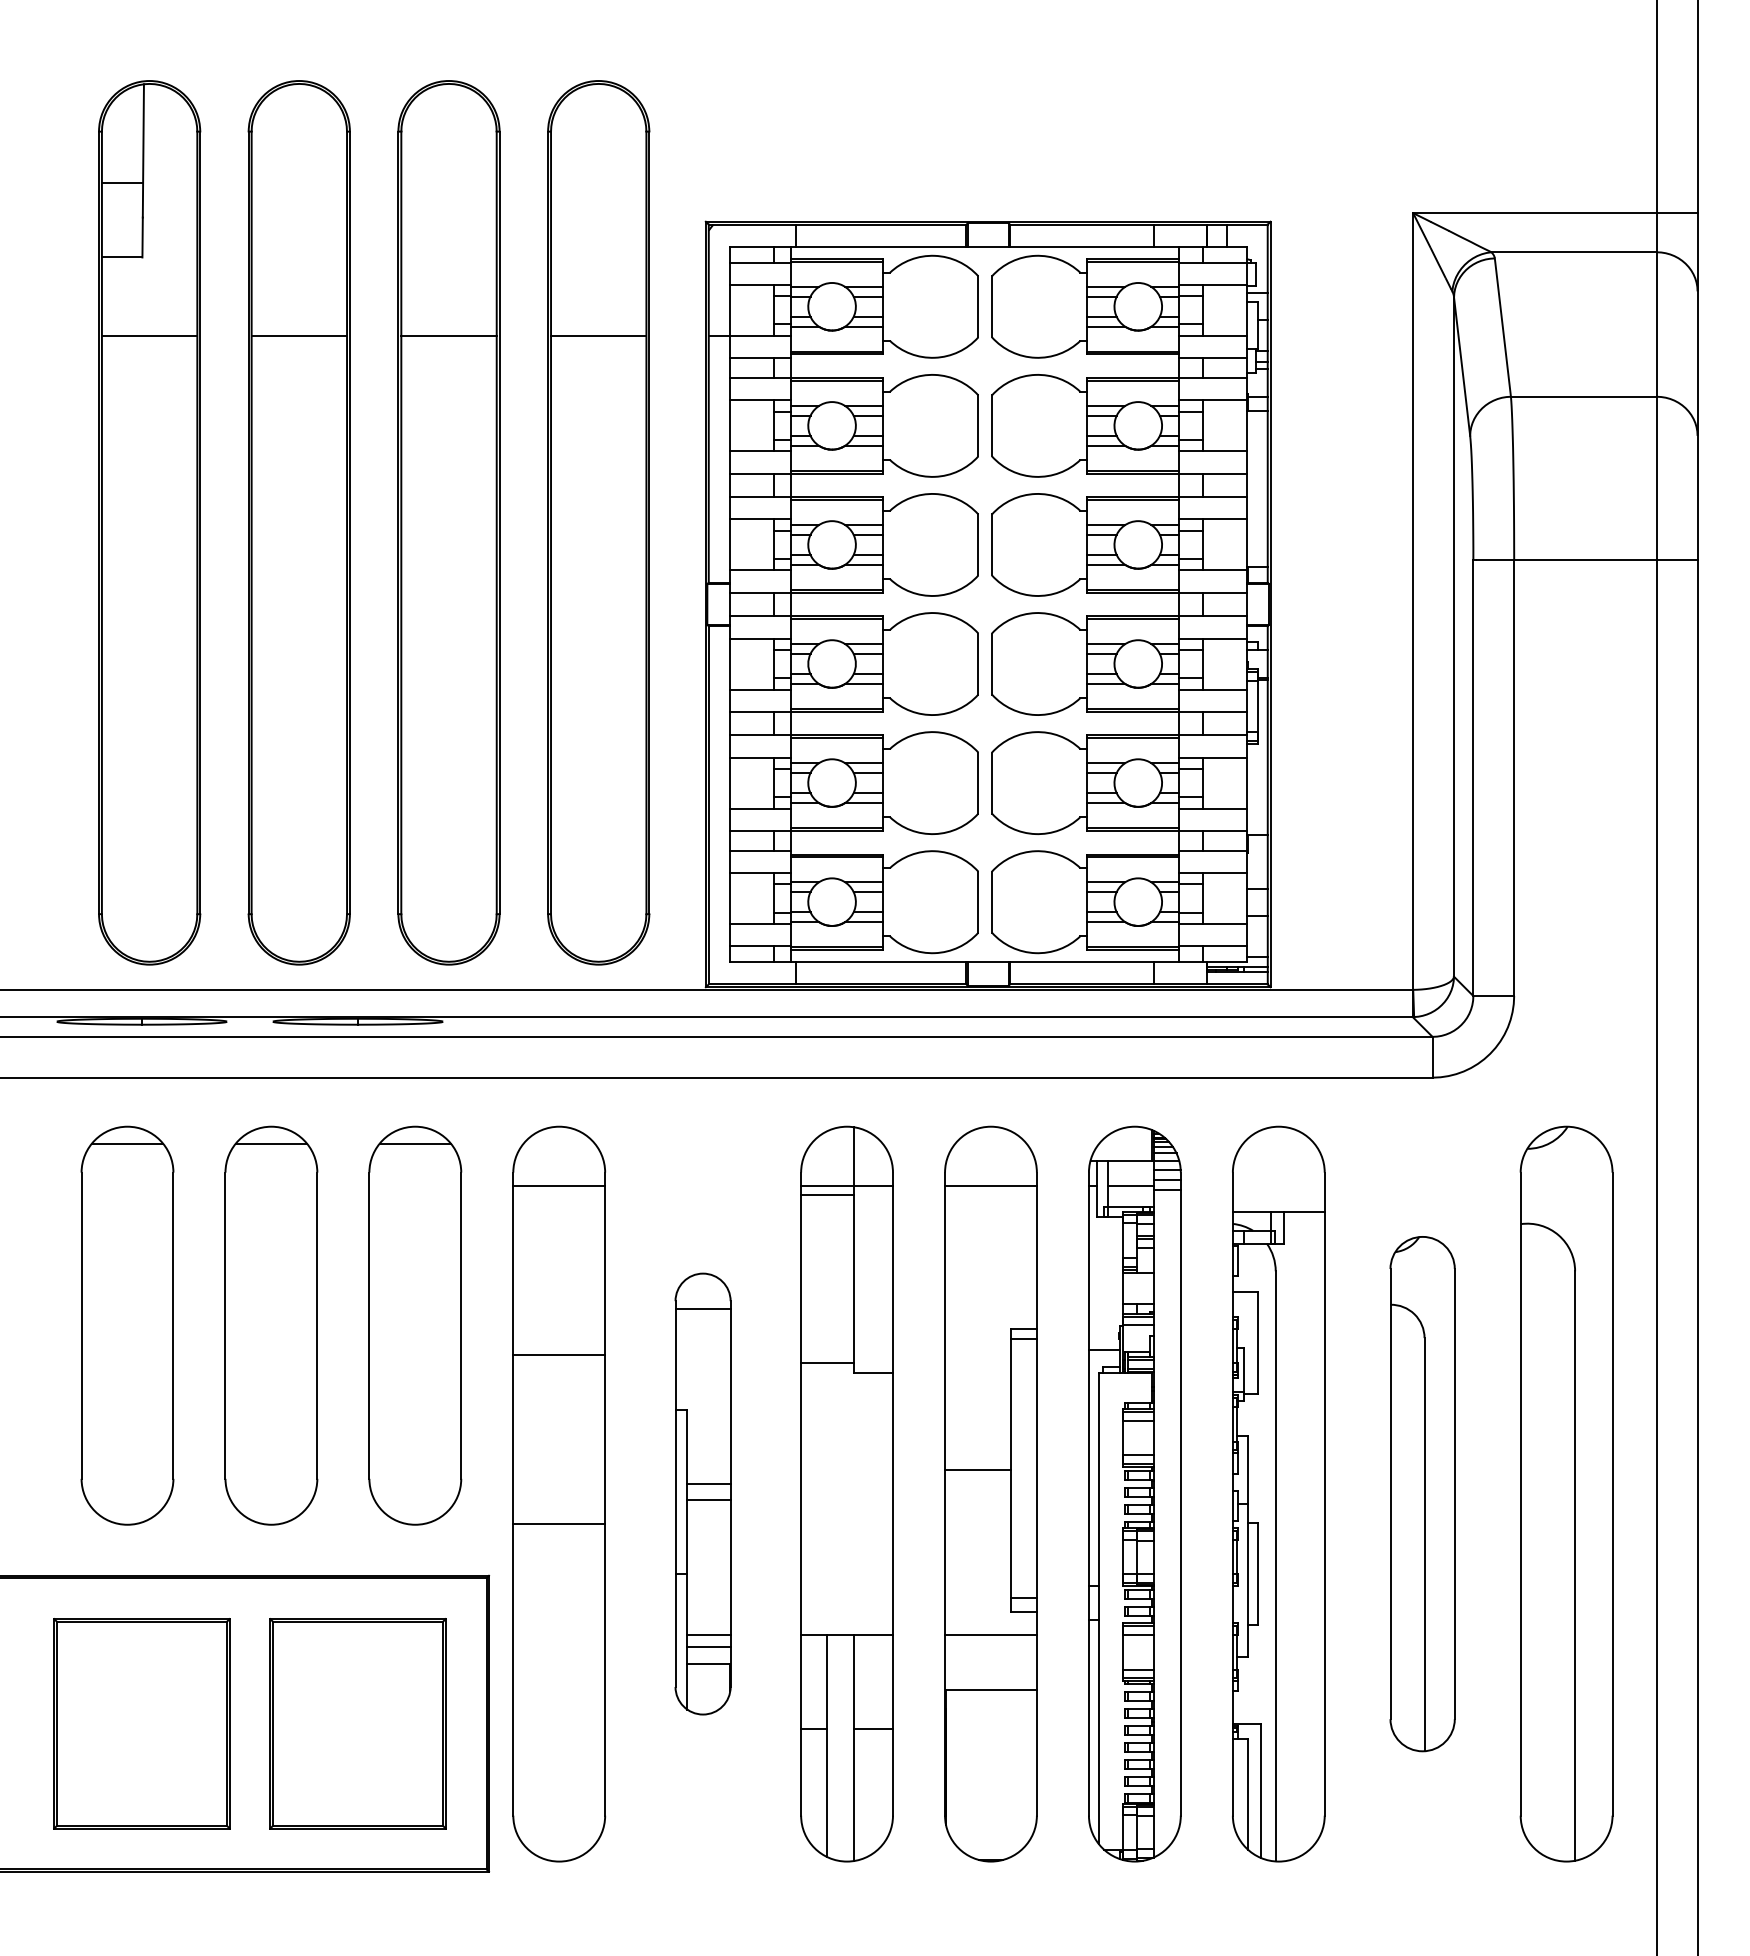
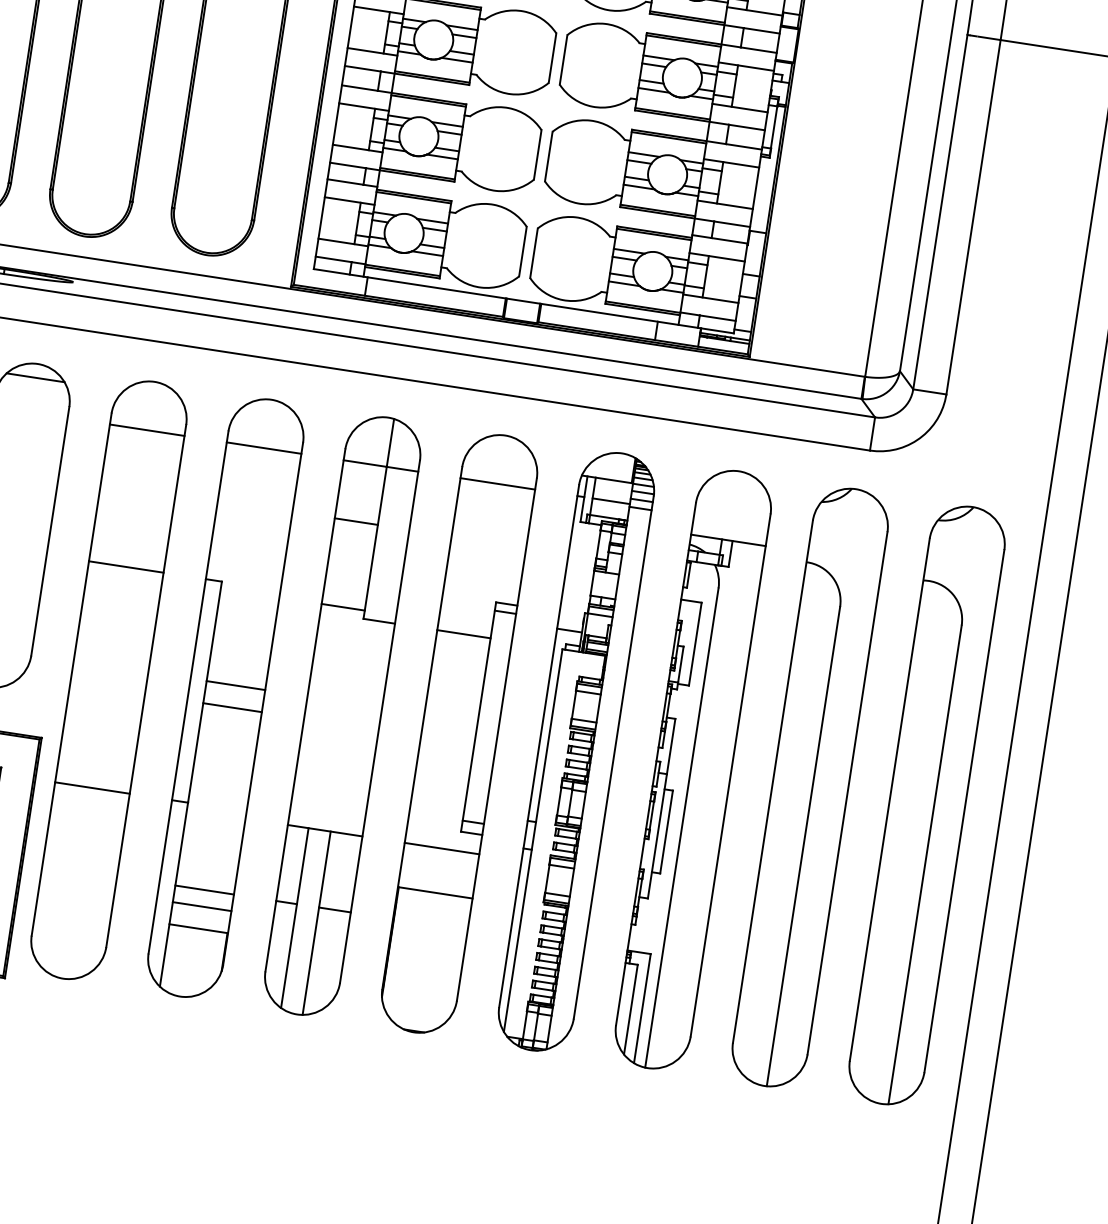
line: (827, 1194) -> (356, 521), moved
line: (977, 1470) -> (463, 634), moved
part: (702, 1493) -> (225, 697), size x1.67
part: (1422, 1493) -> (810, 787), size x1.43
line: (559, 1523) -> (92, 787), moved

